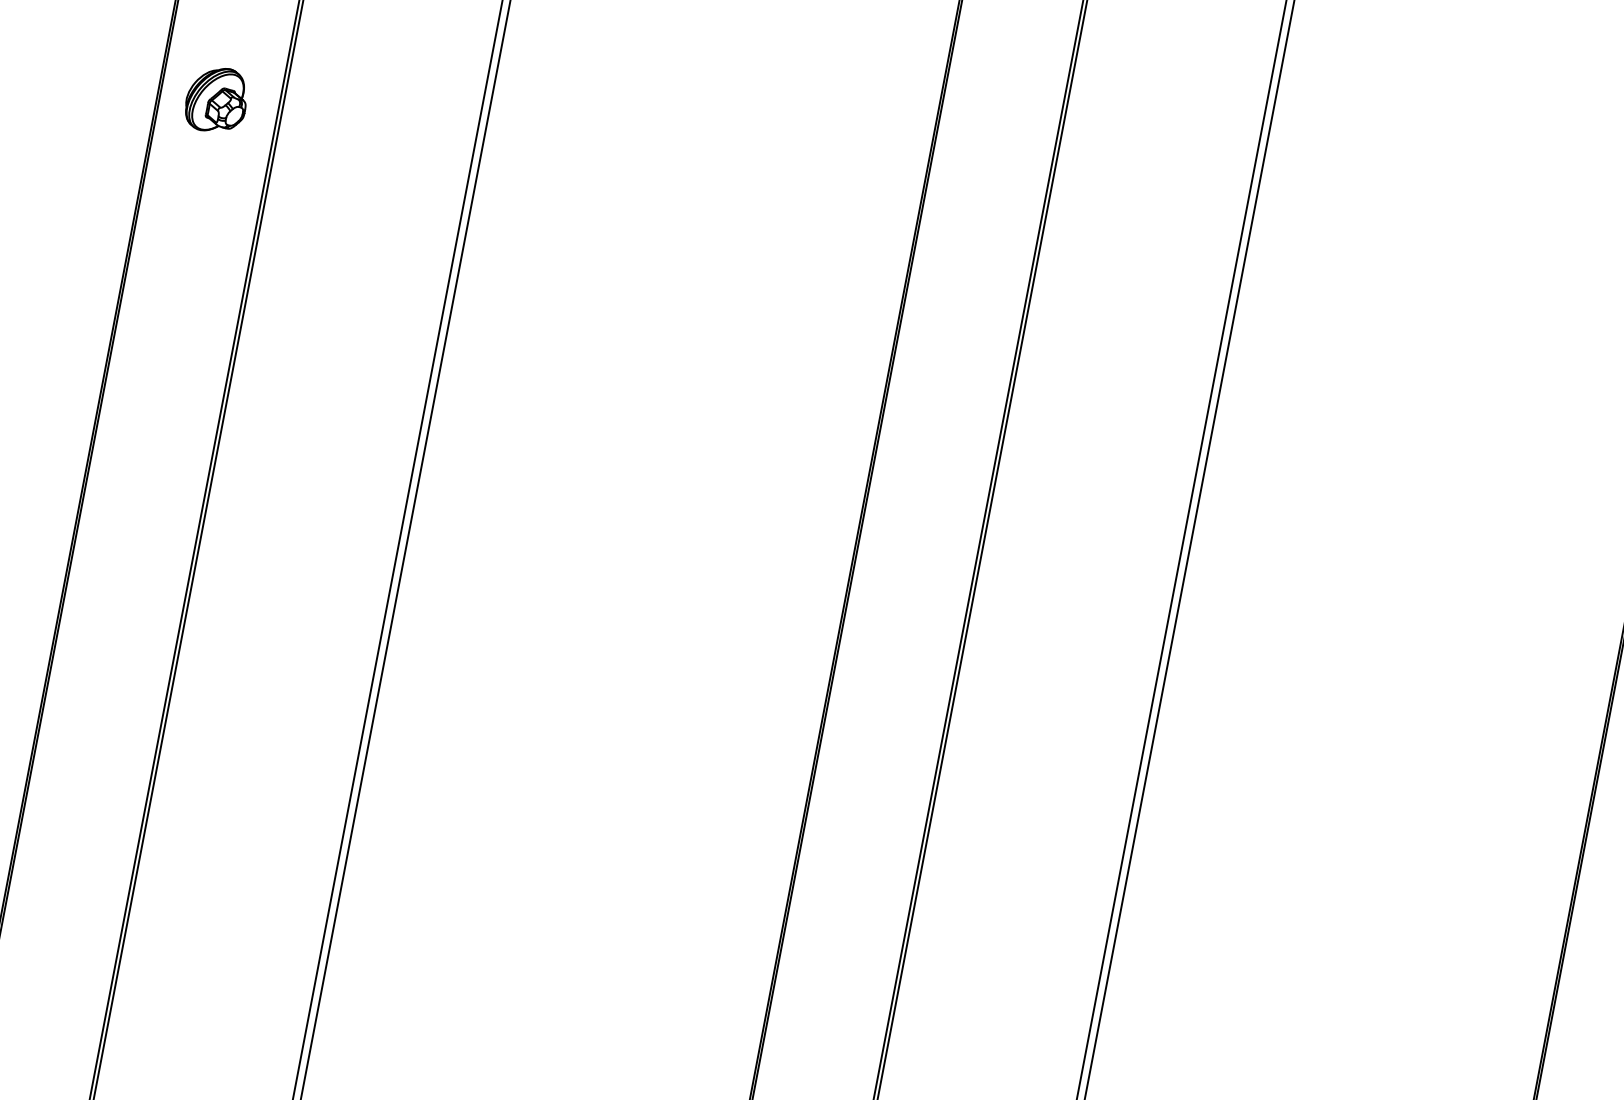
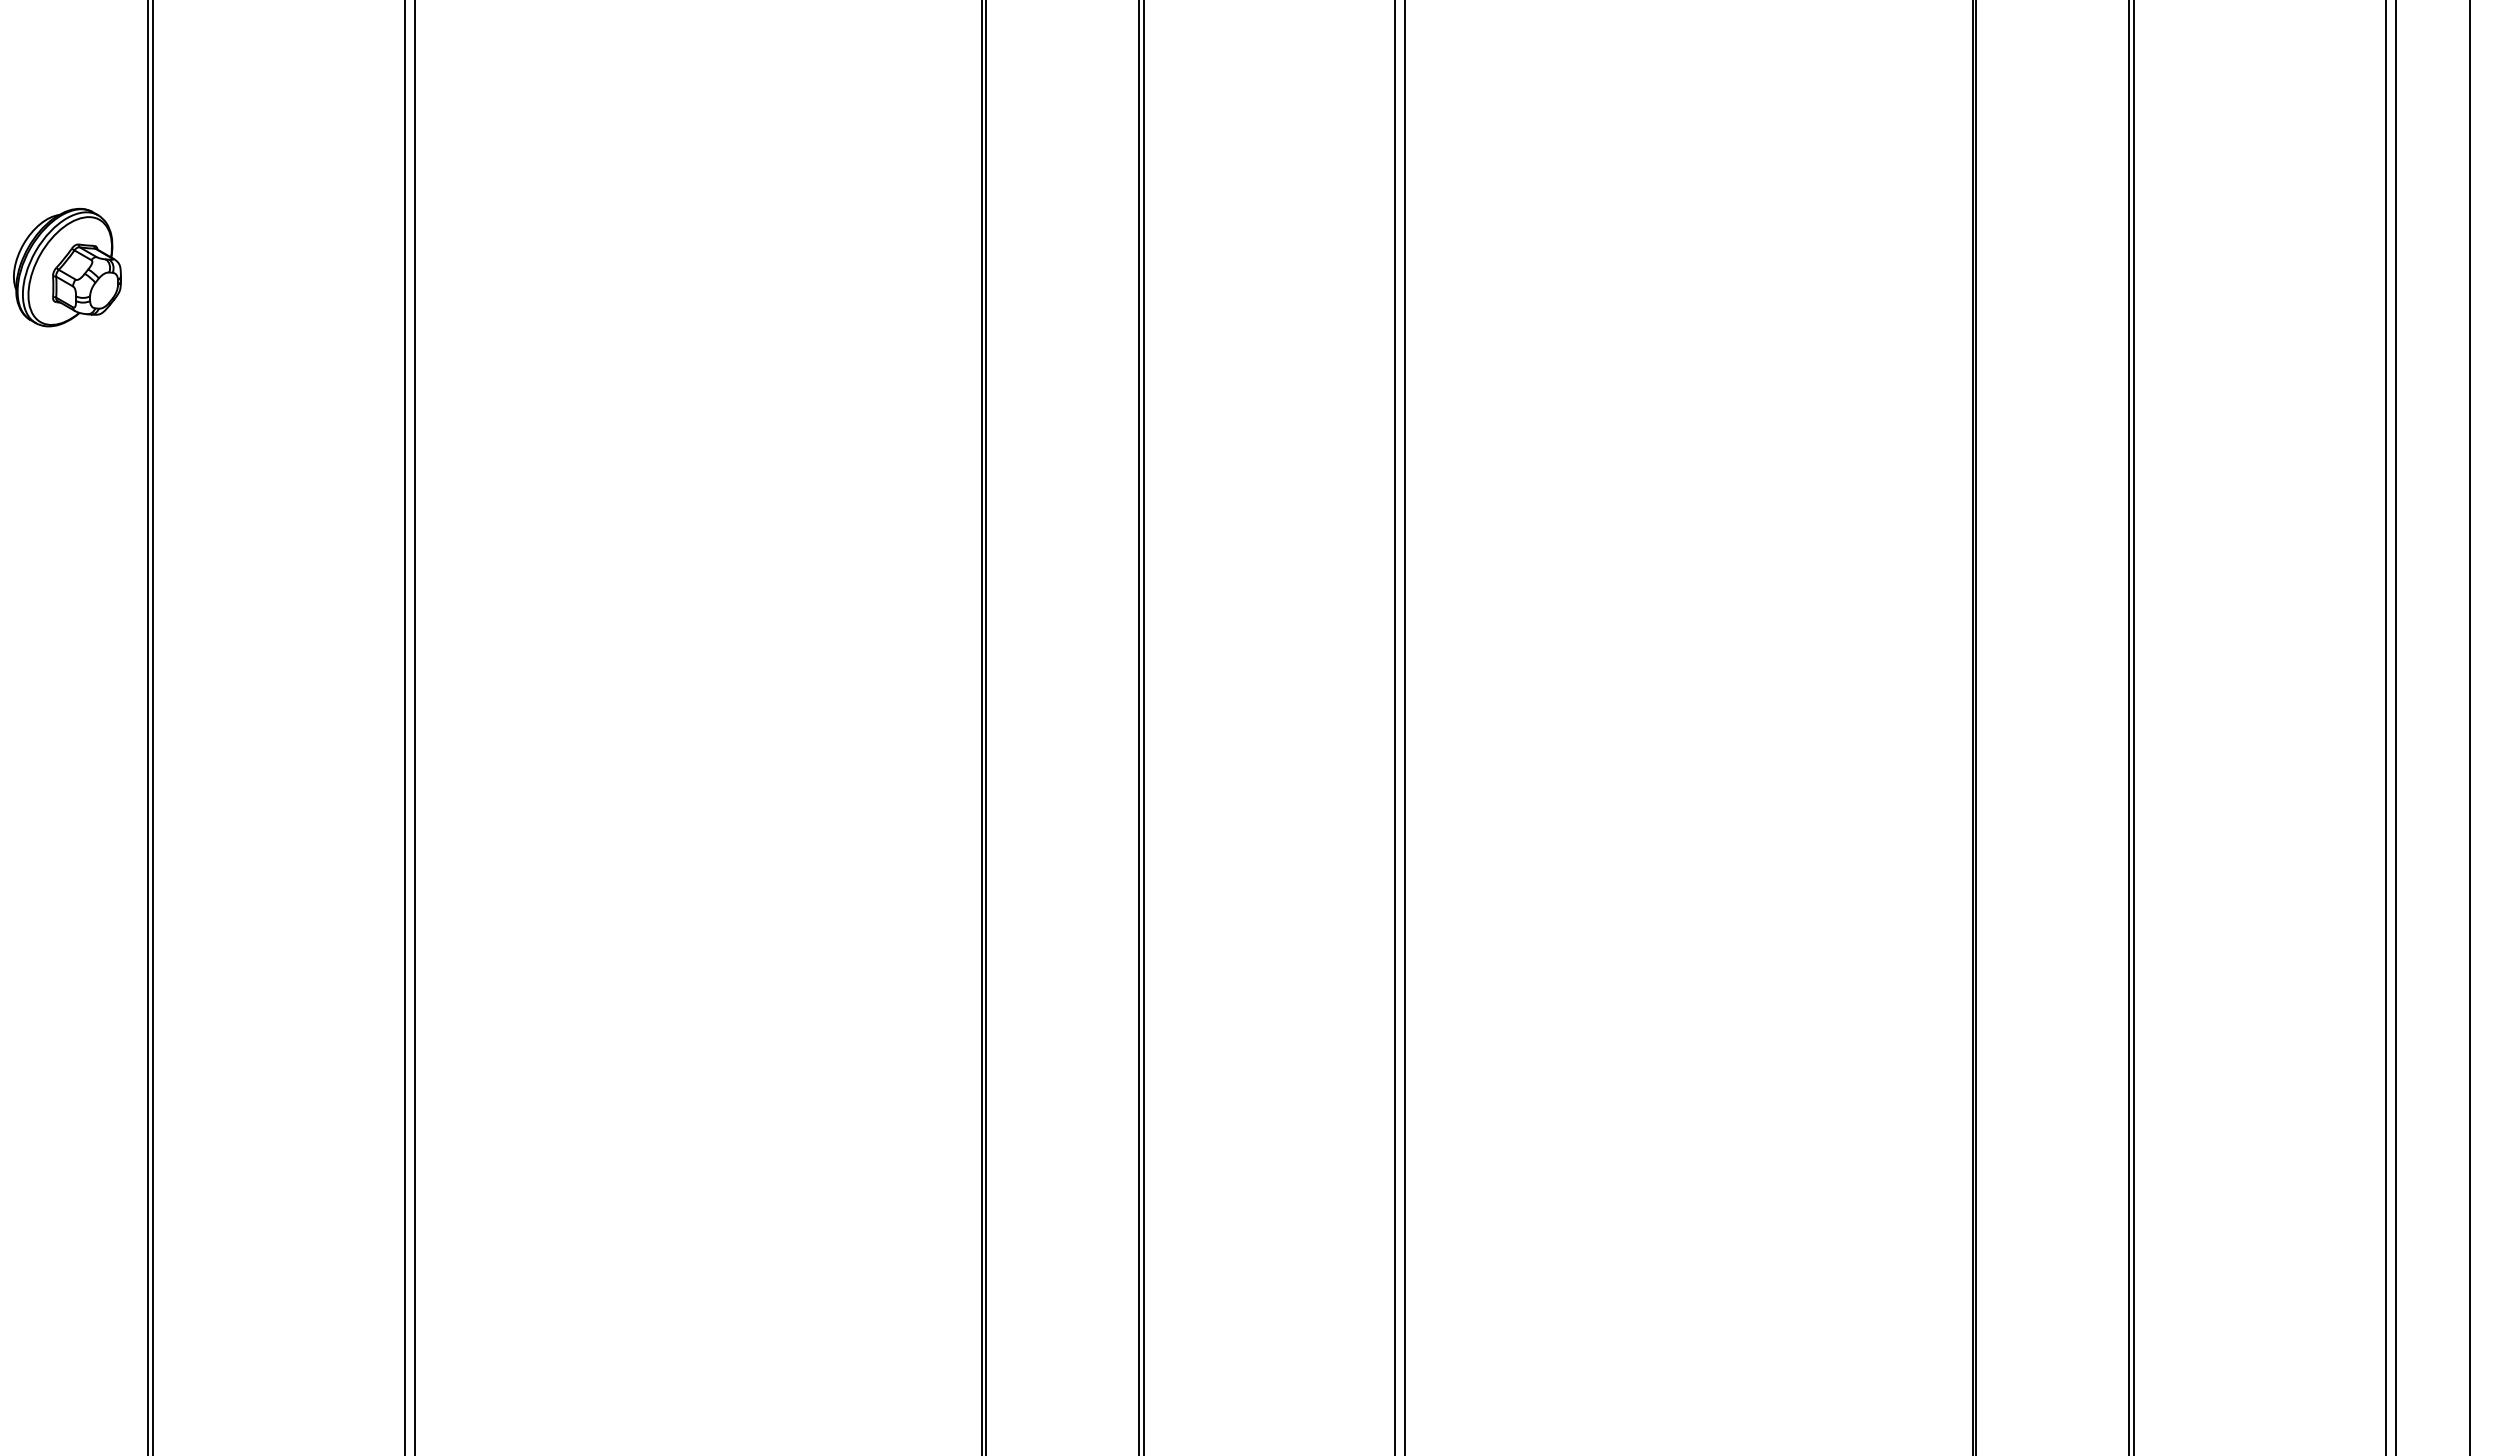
part: (216, 99) -> (67, 267), size x1.4

